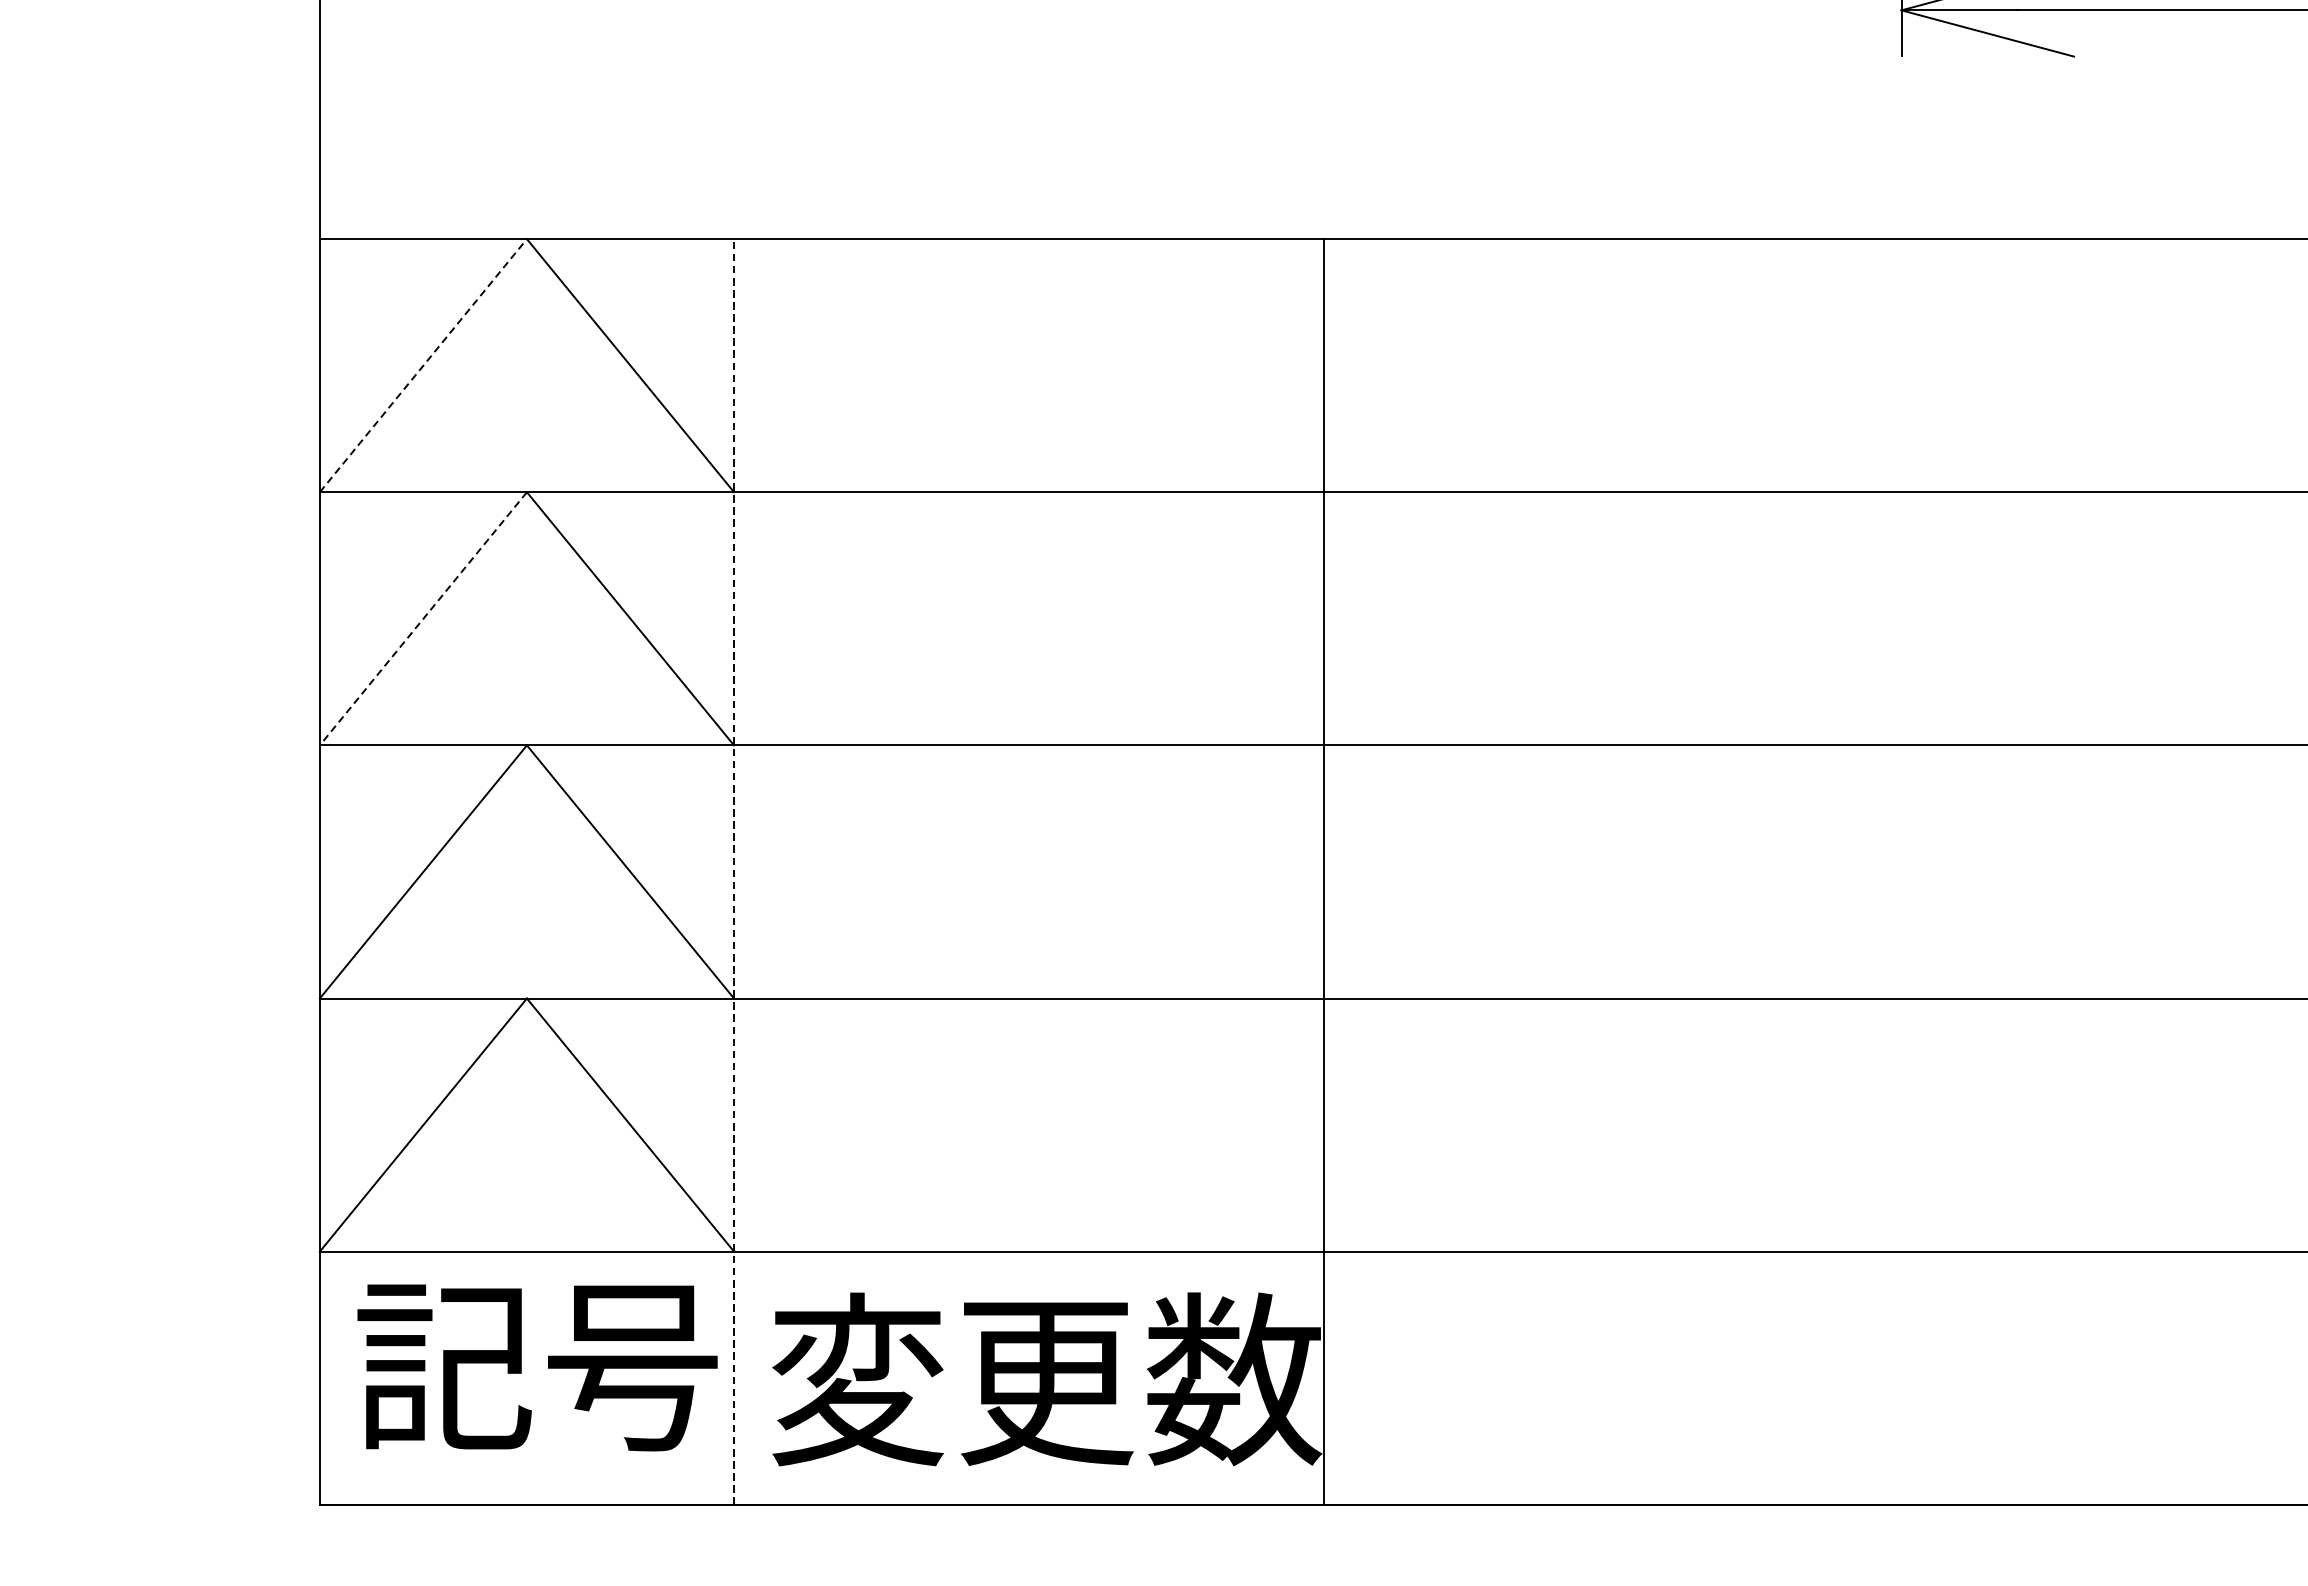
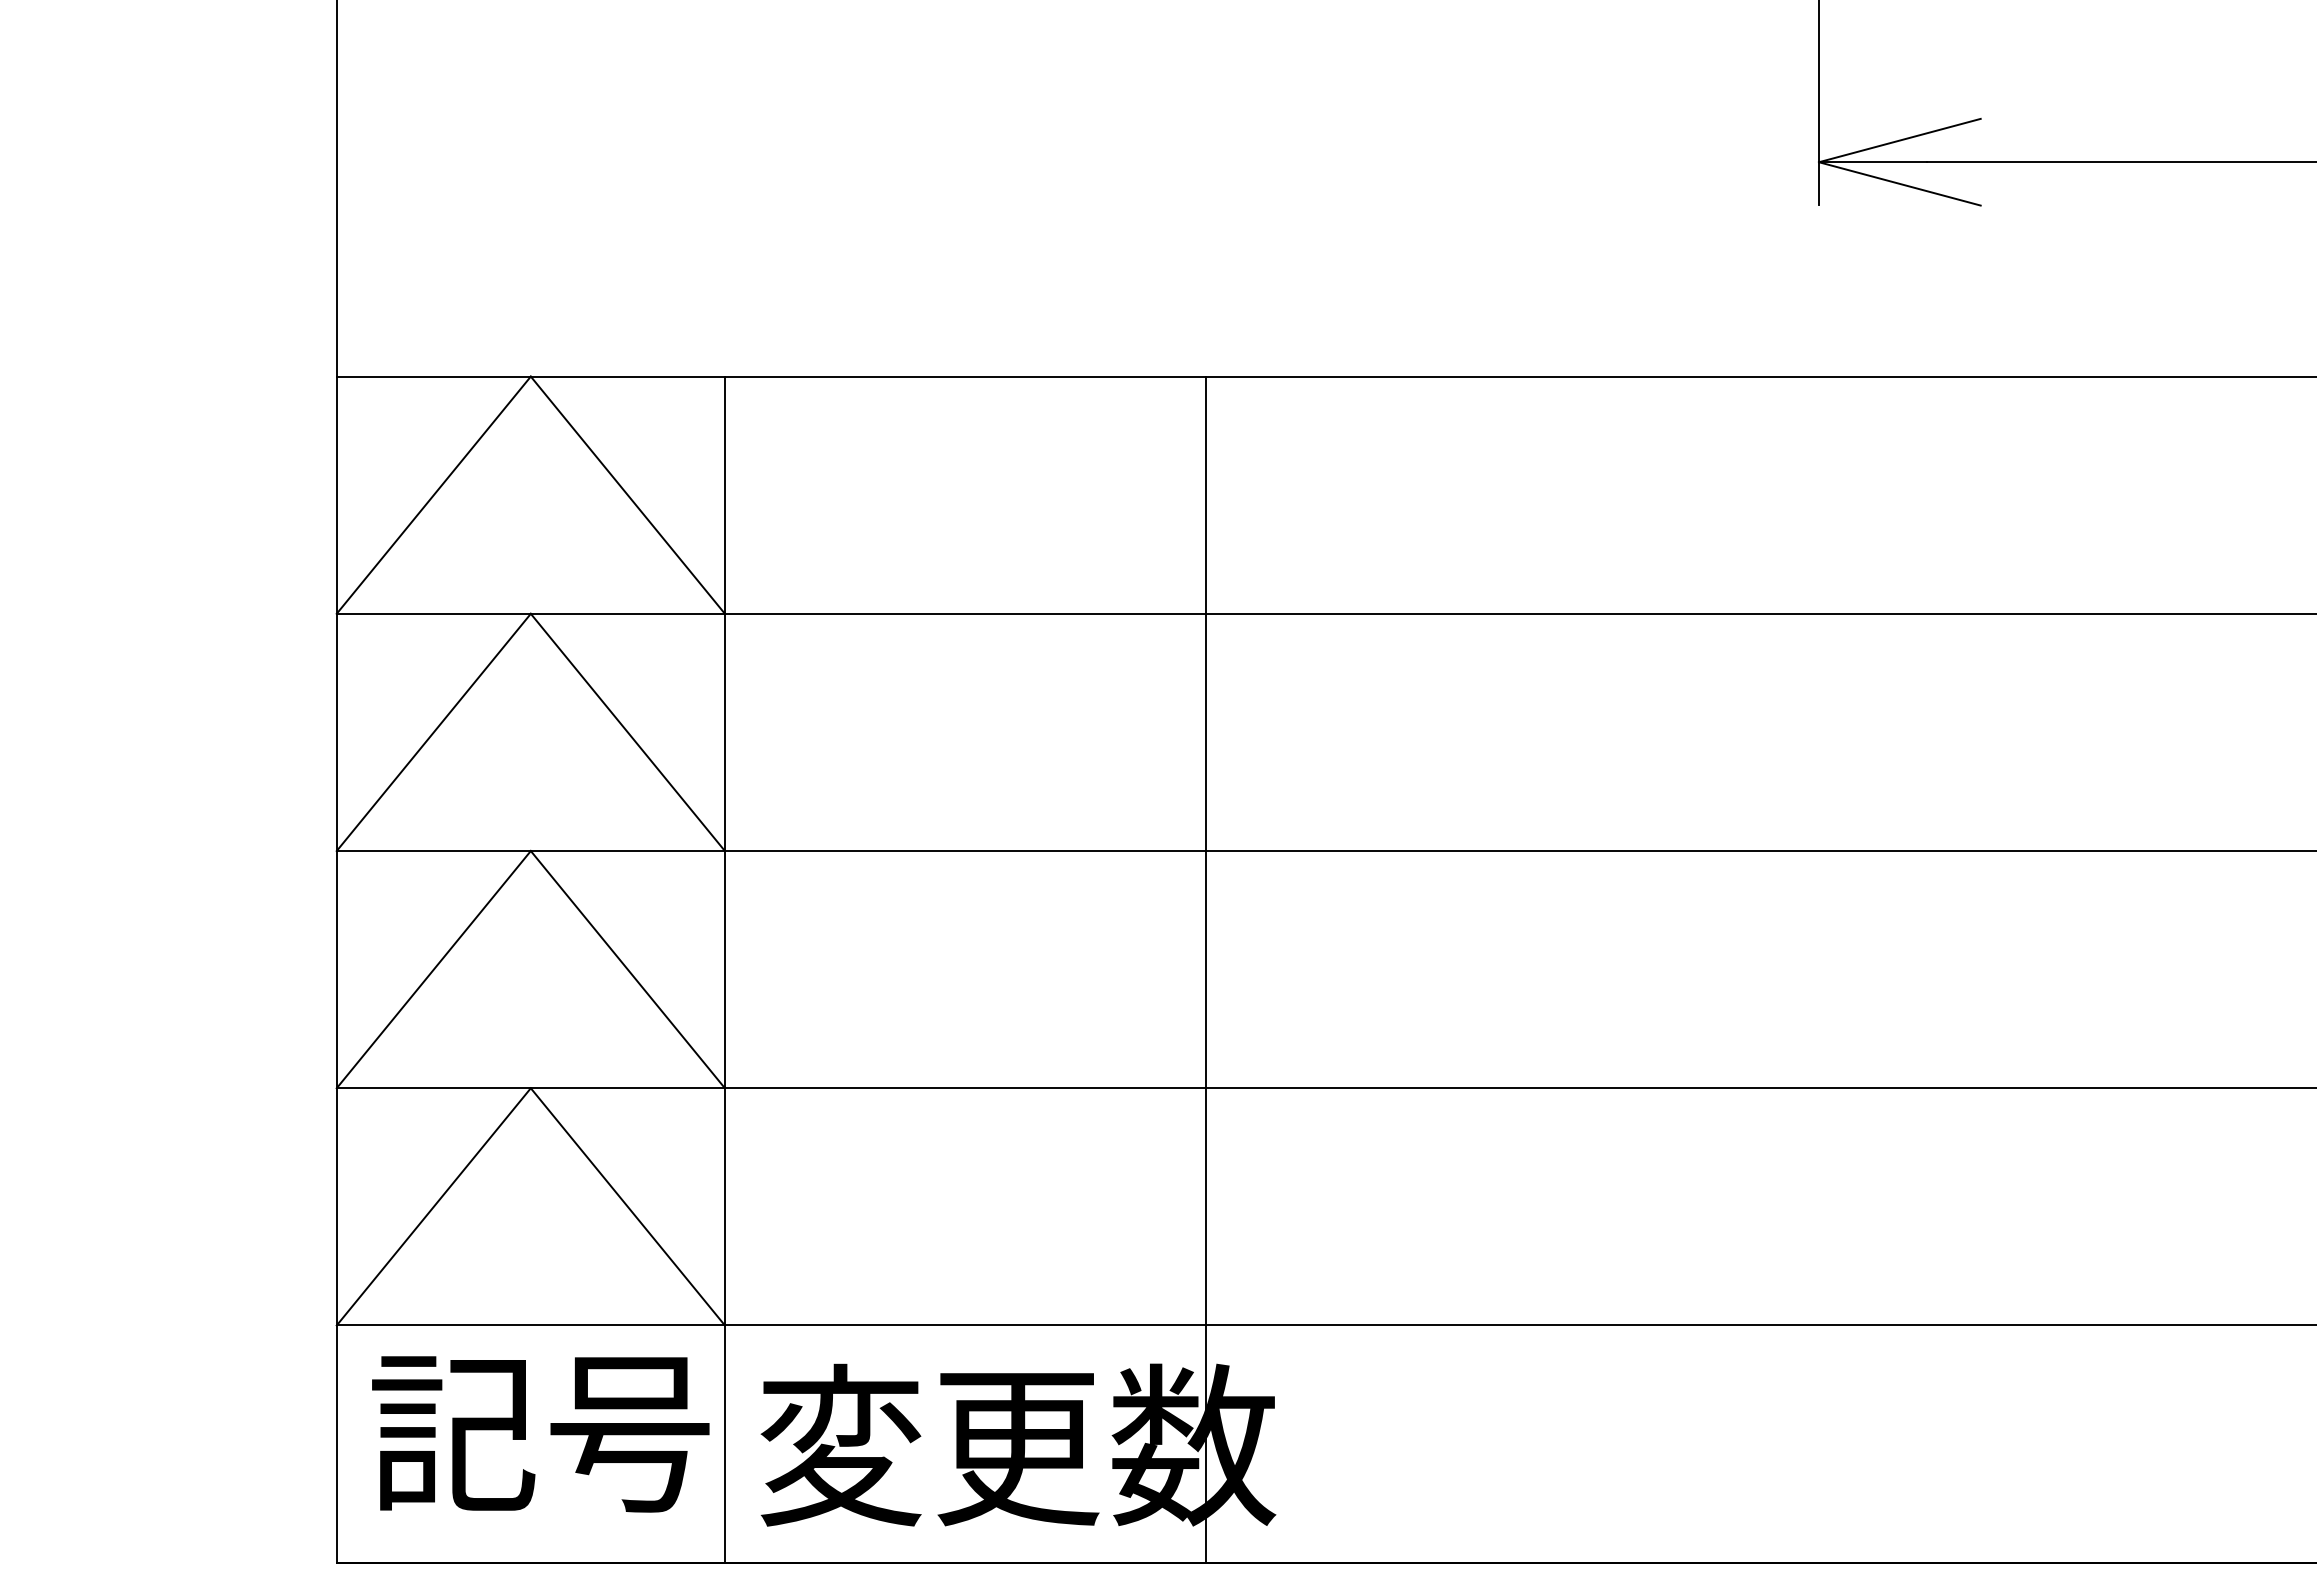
line: (424, 364) -> (434, 494), dashed -> solid
line: (423, 618) -> (433, 732), dashed -> solid
line: (733, 871) -> (724, 969), dashed -> solid
line: (1324, 871) -> (1206, 969), moved

